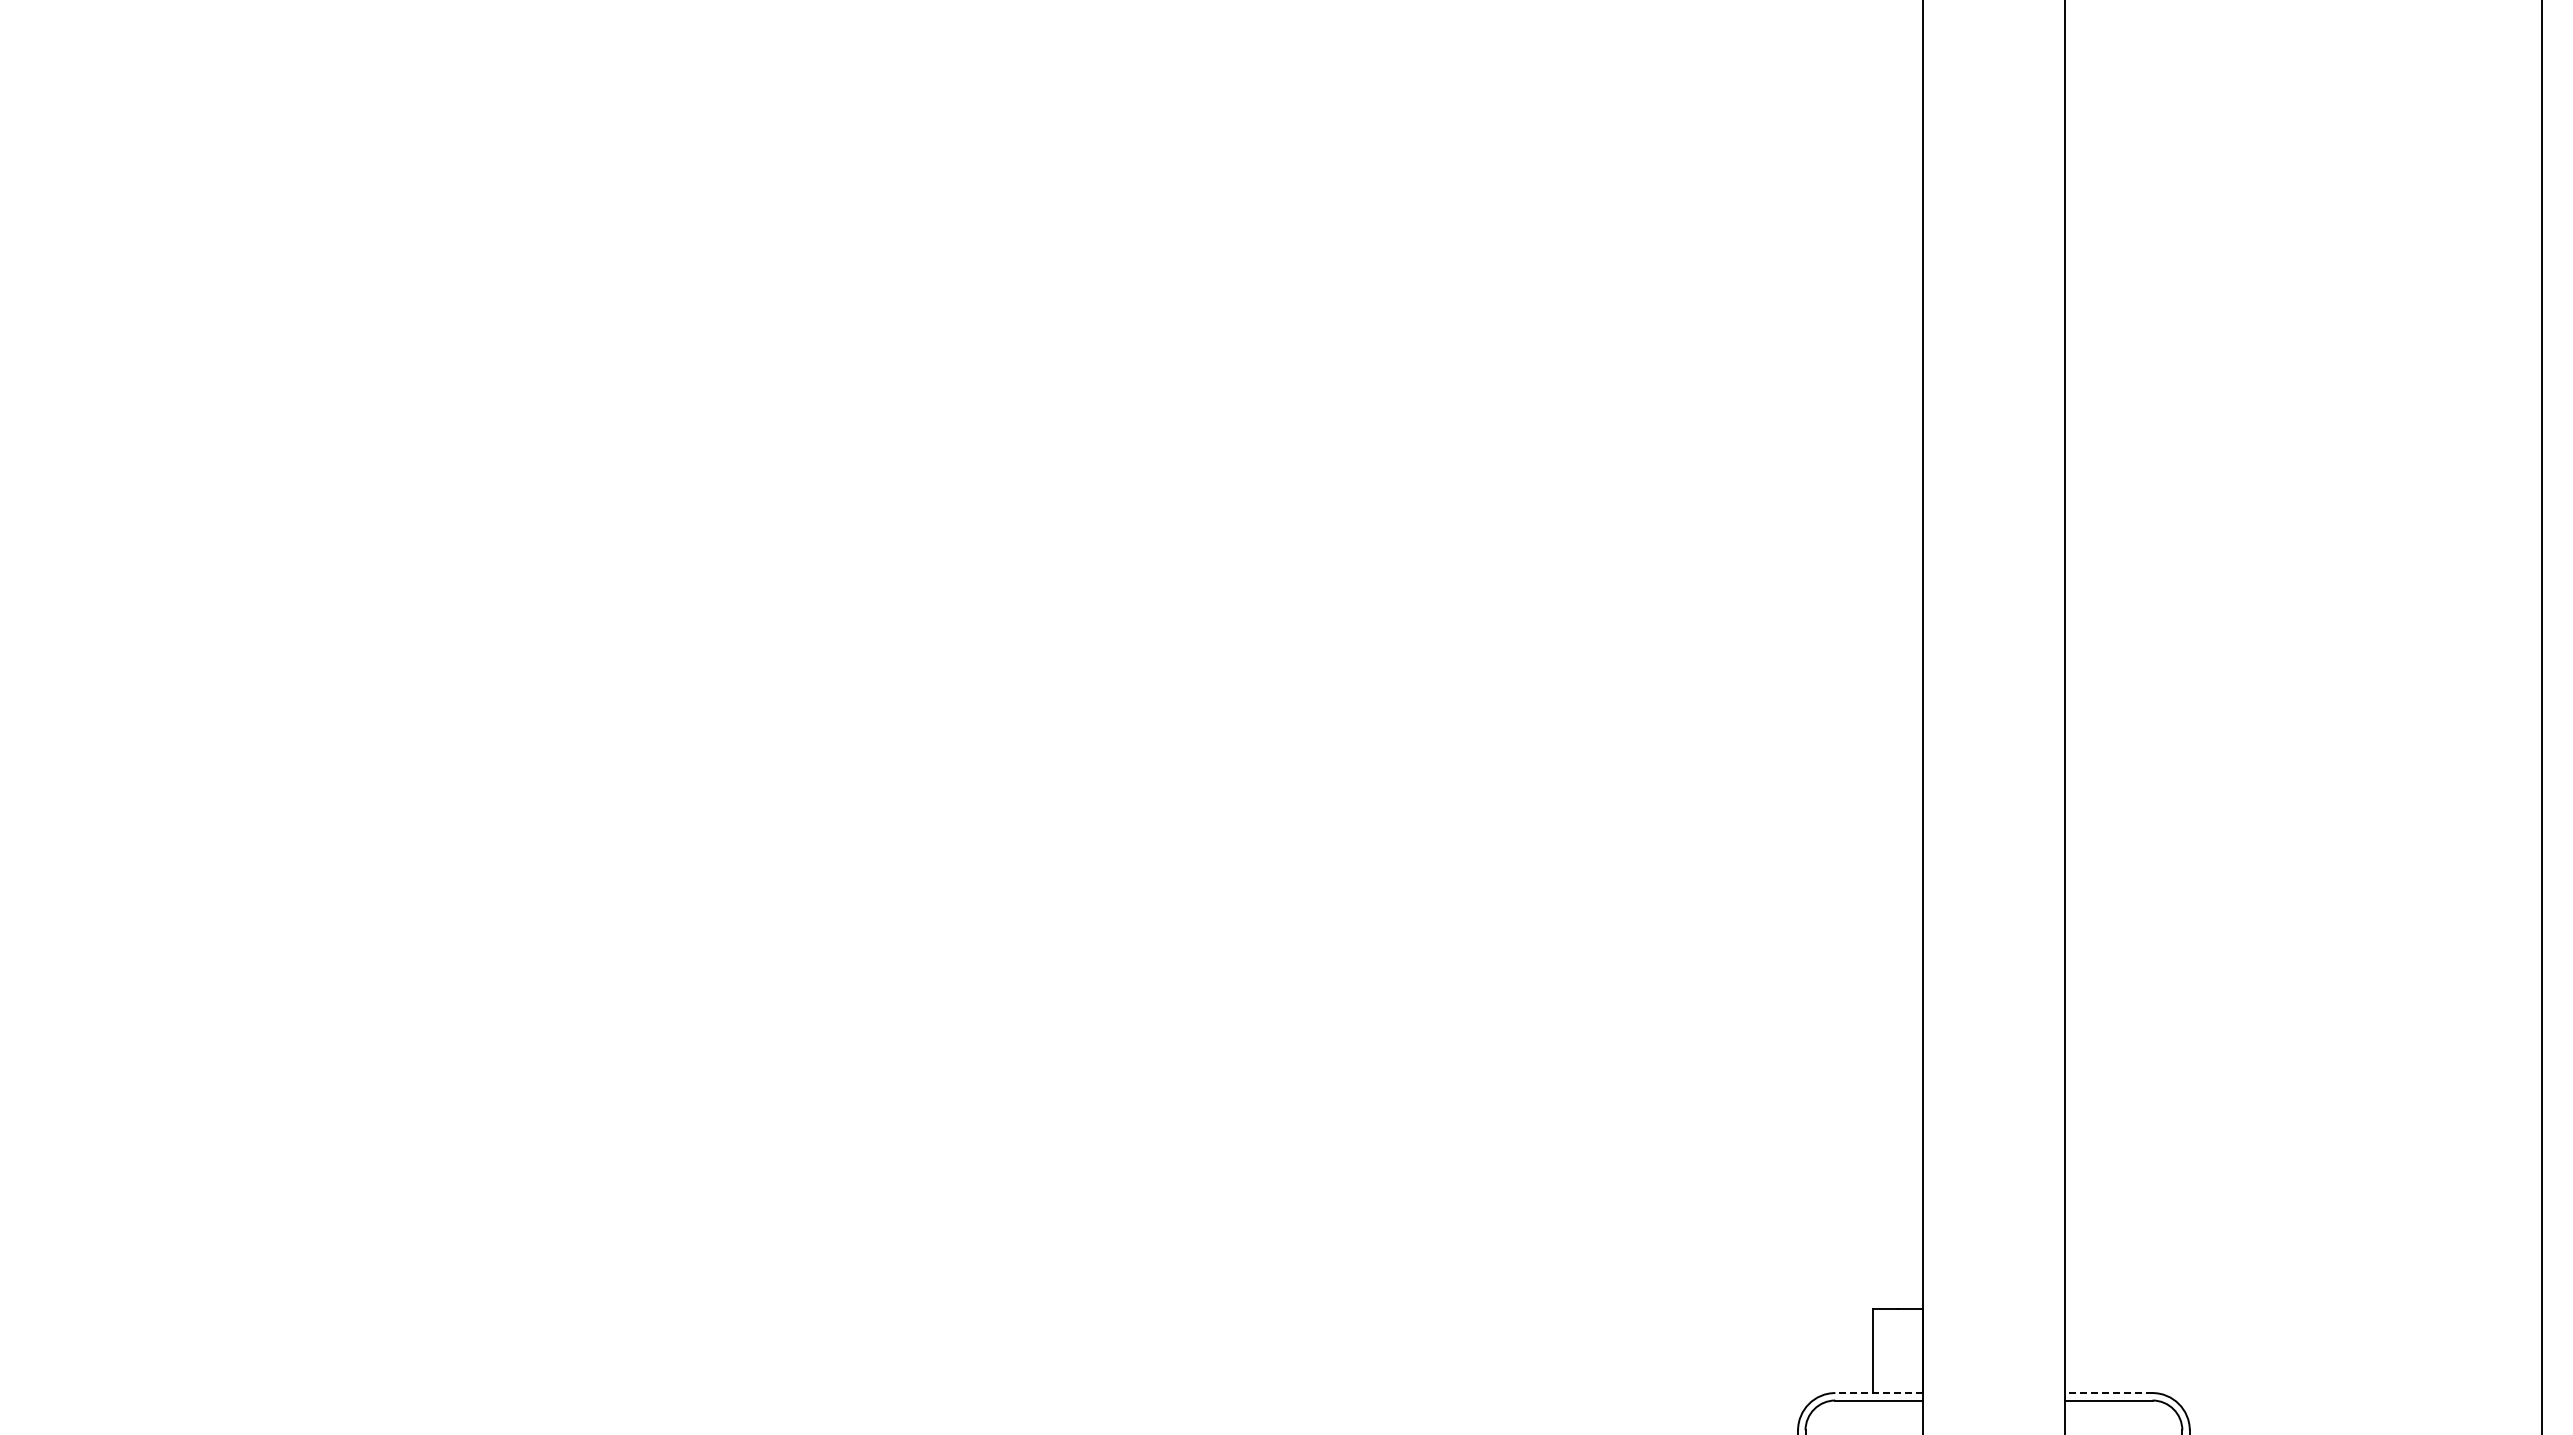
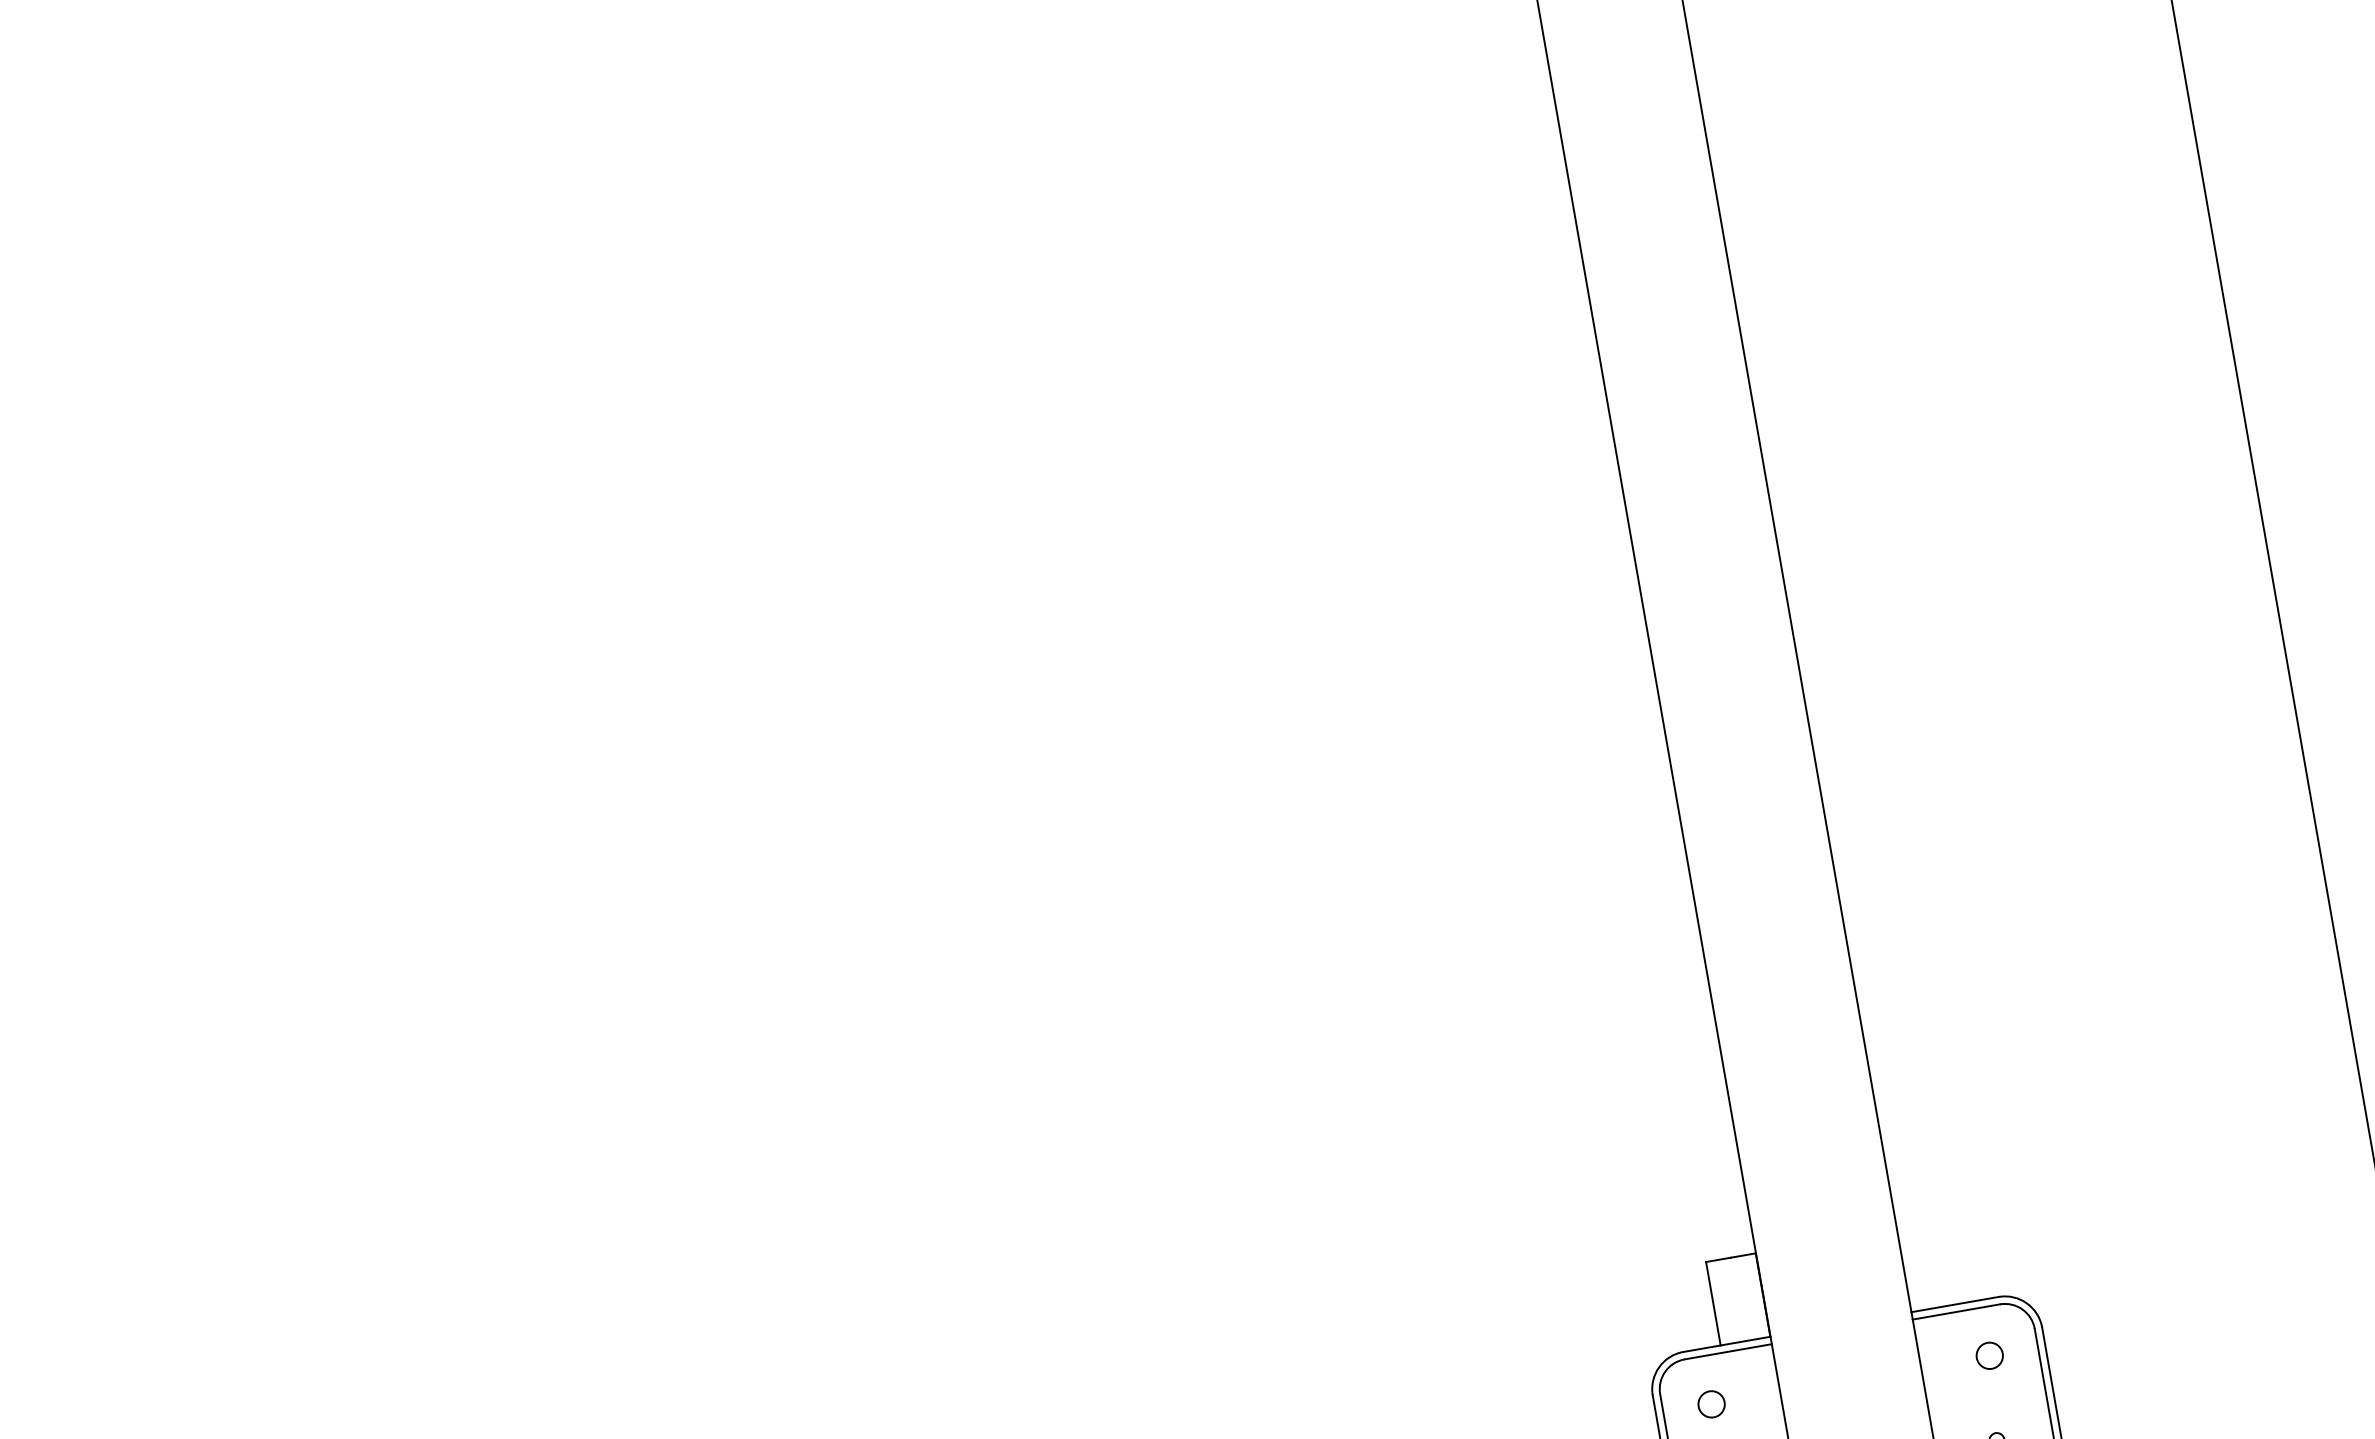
line: (1879, 1393) -> (1727, 1344), dashed -> solid
line: (2108, 1393) -> (1954, 1305), dashed -> solid

